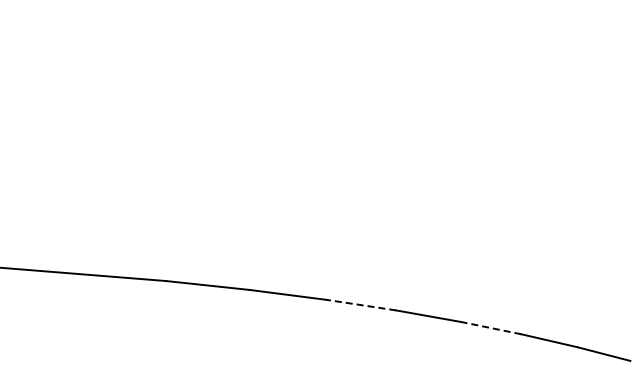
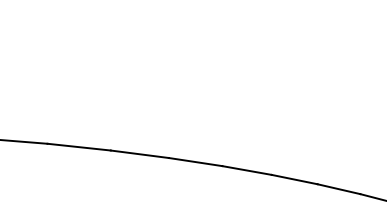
line: (361, 305) -> (195, 162), dashed -> solid
line: (491, 328) -> (294, 179), dashed -> solid

